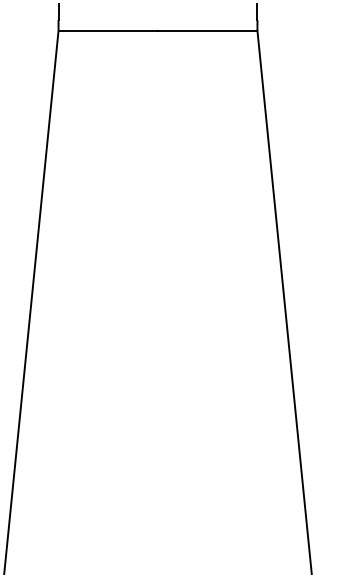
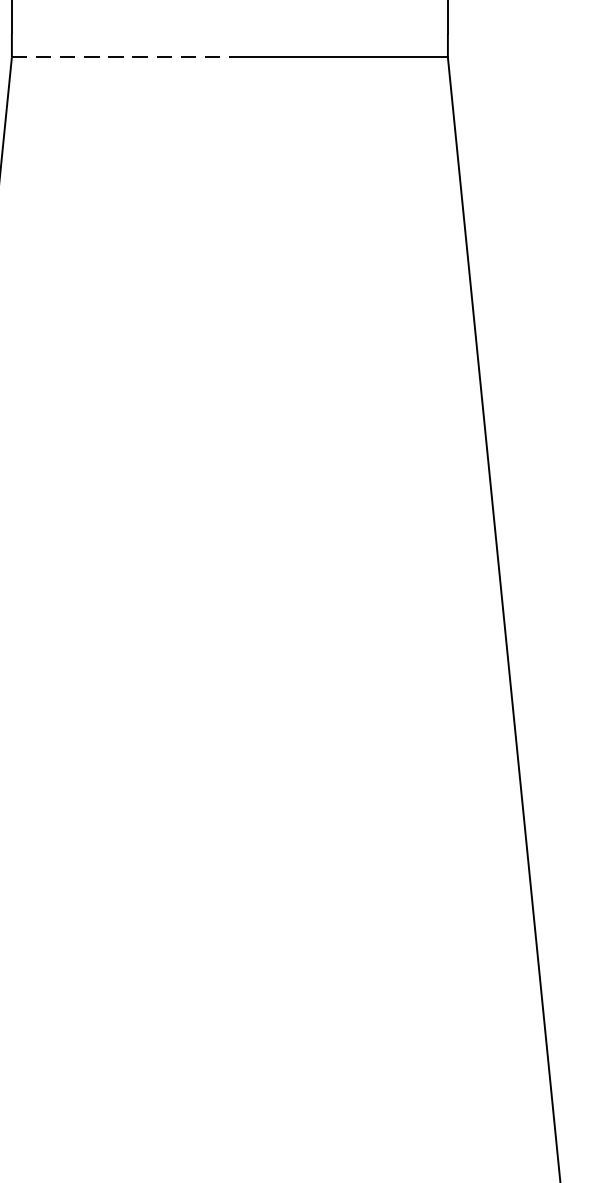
line: (108, 30) -> (121, 56), solid -> dashed

